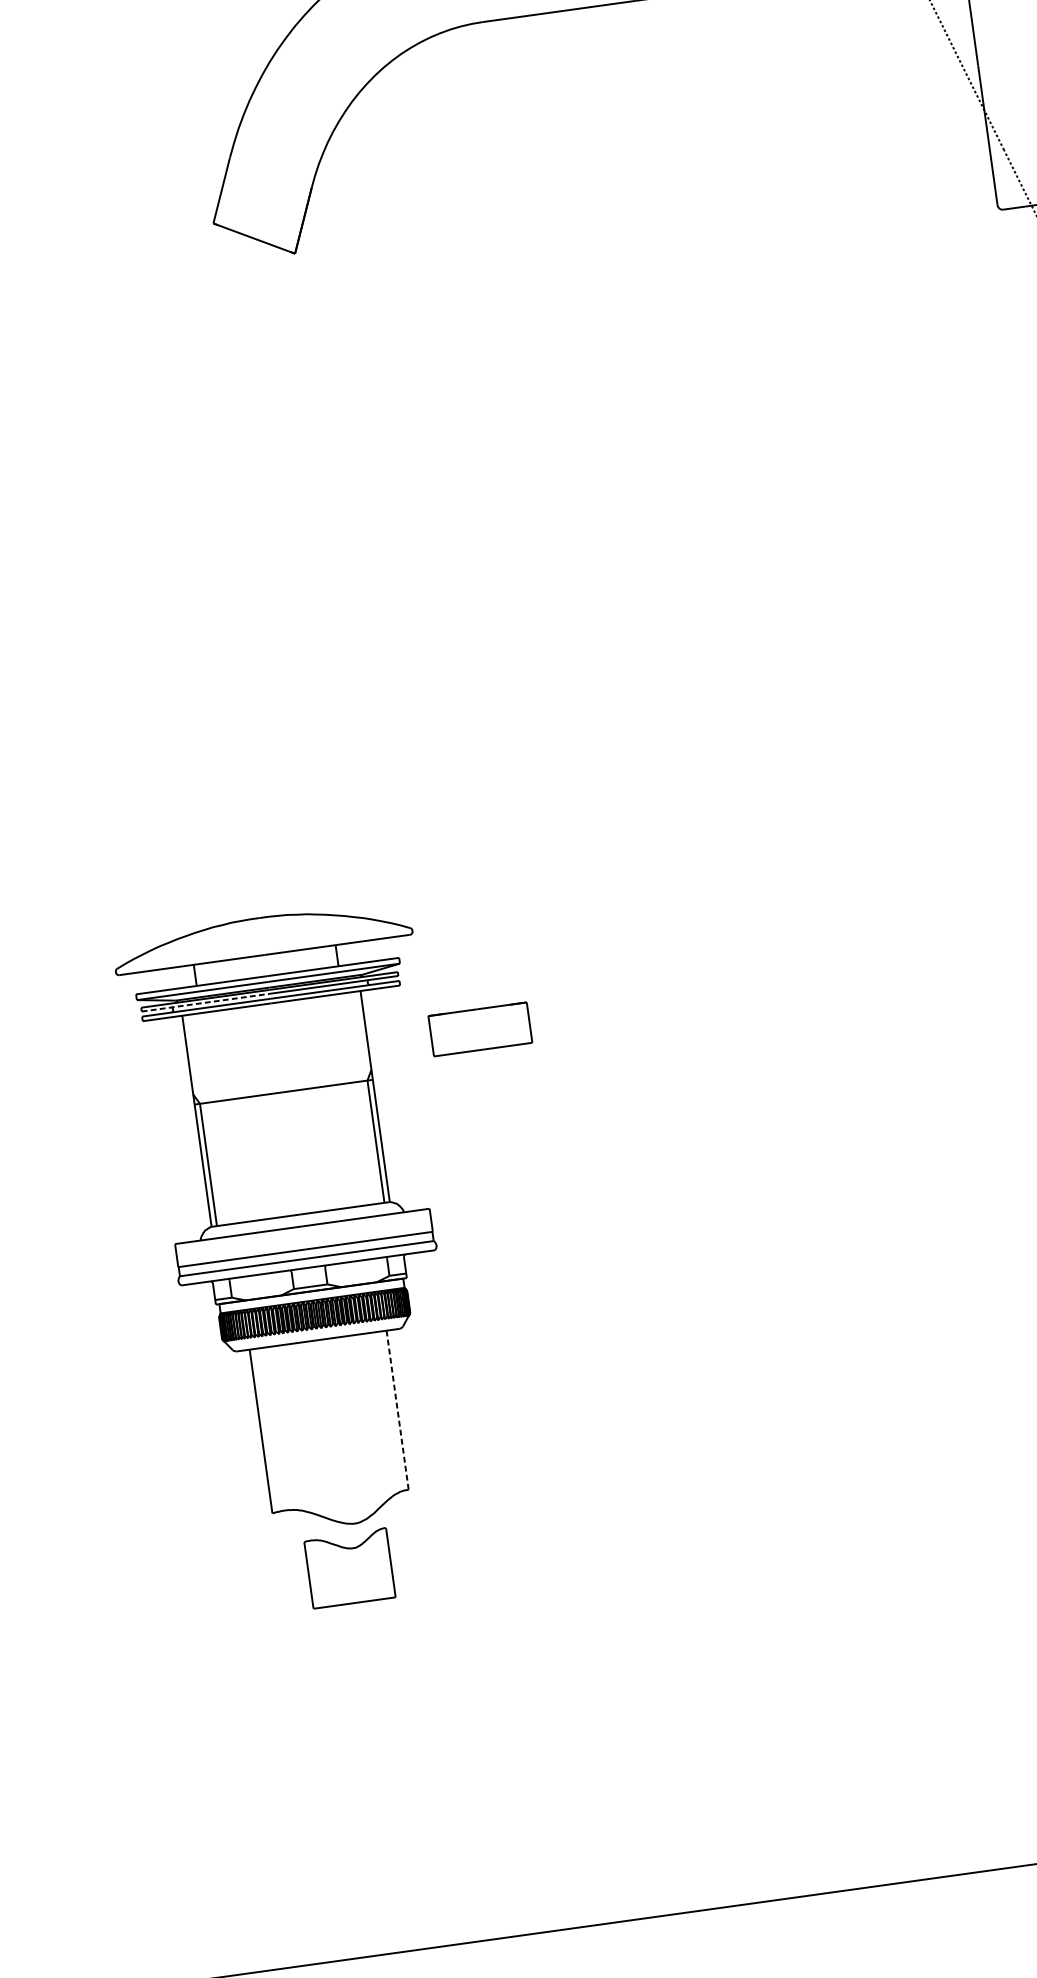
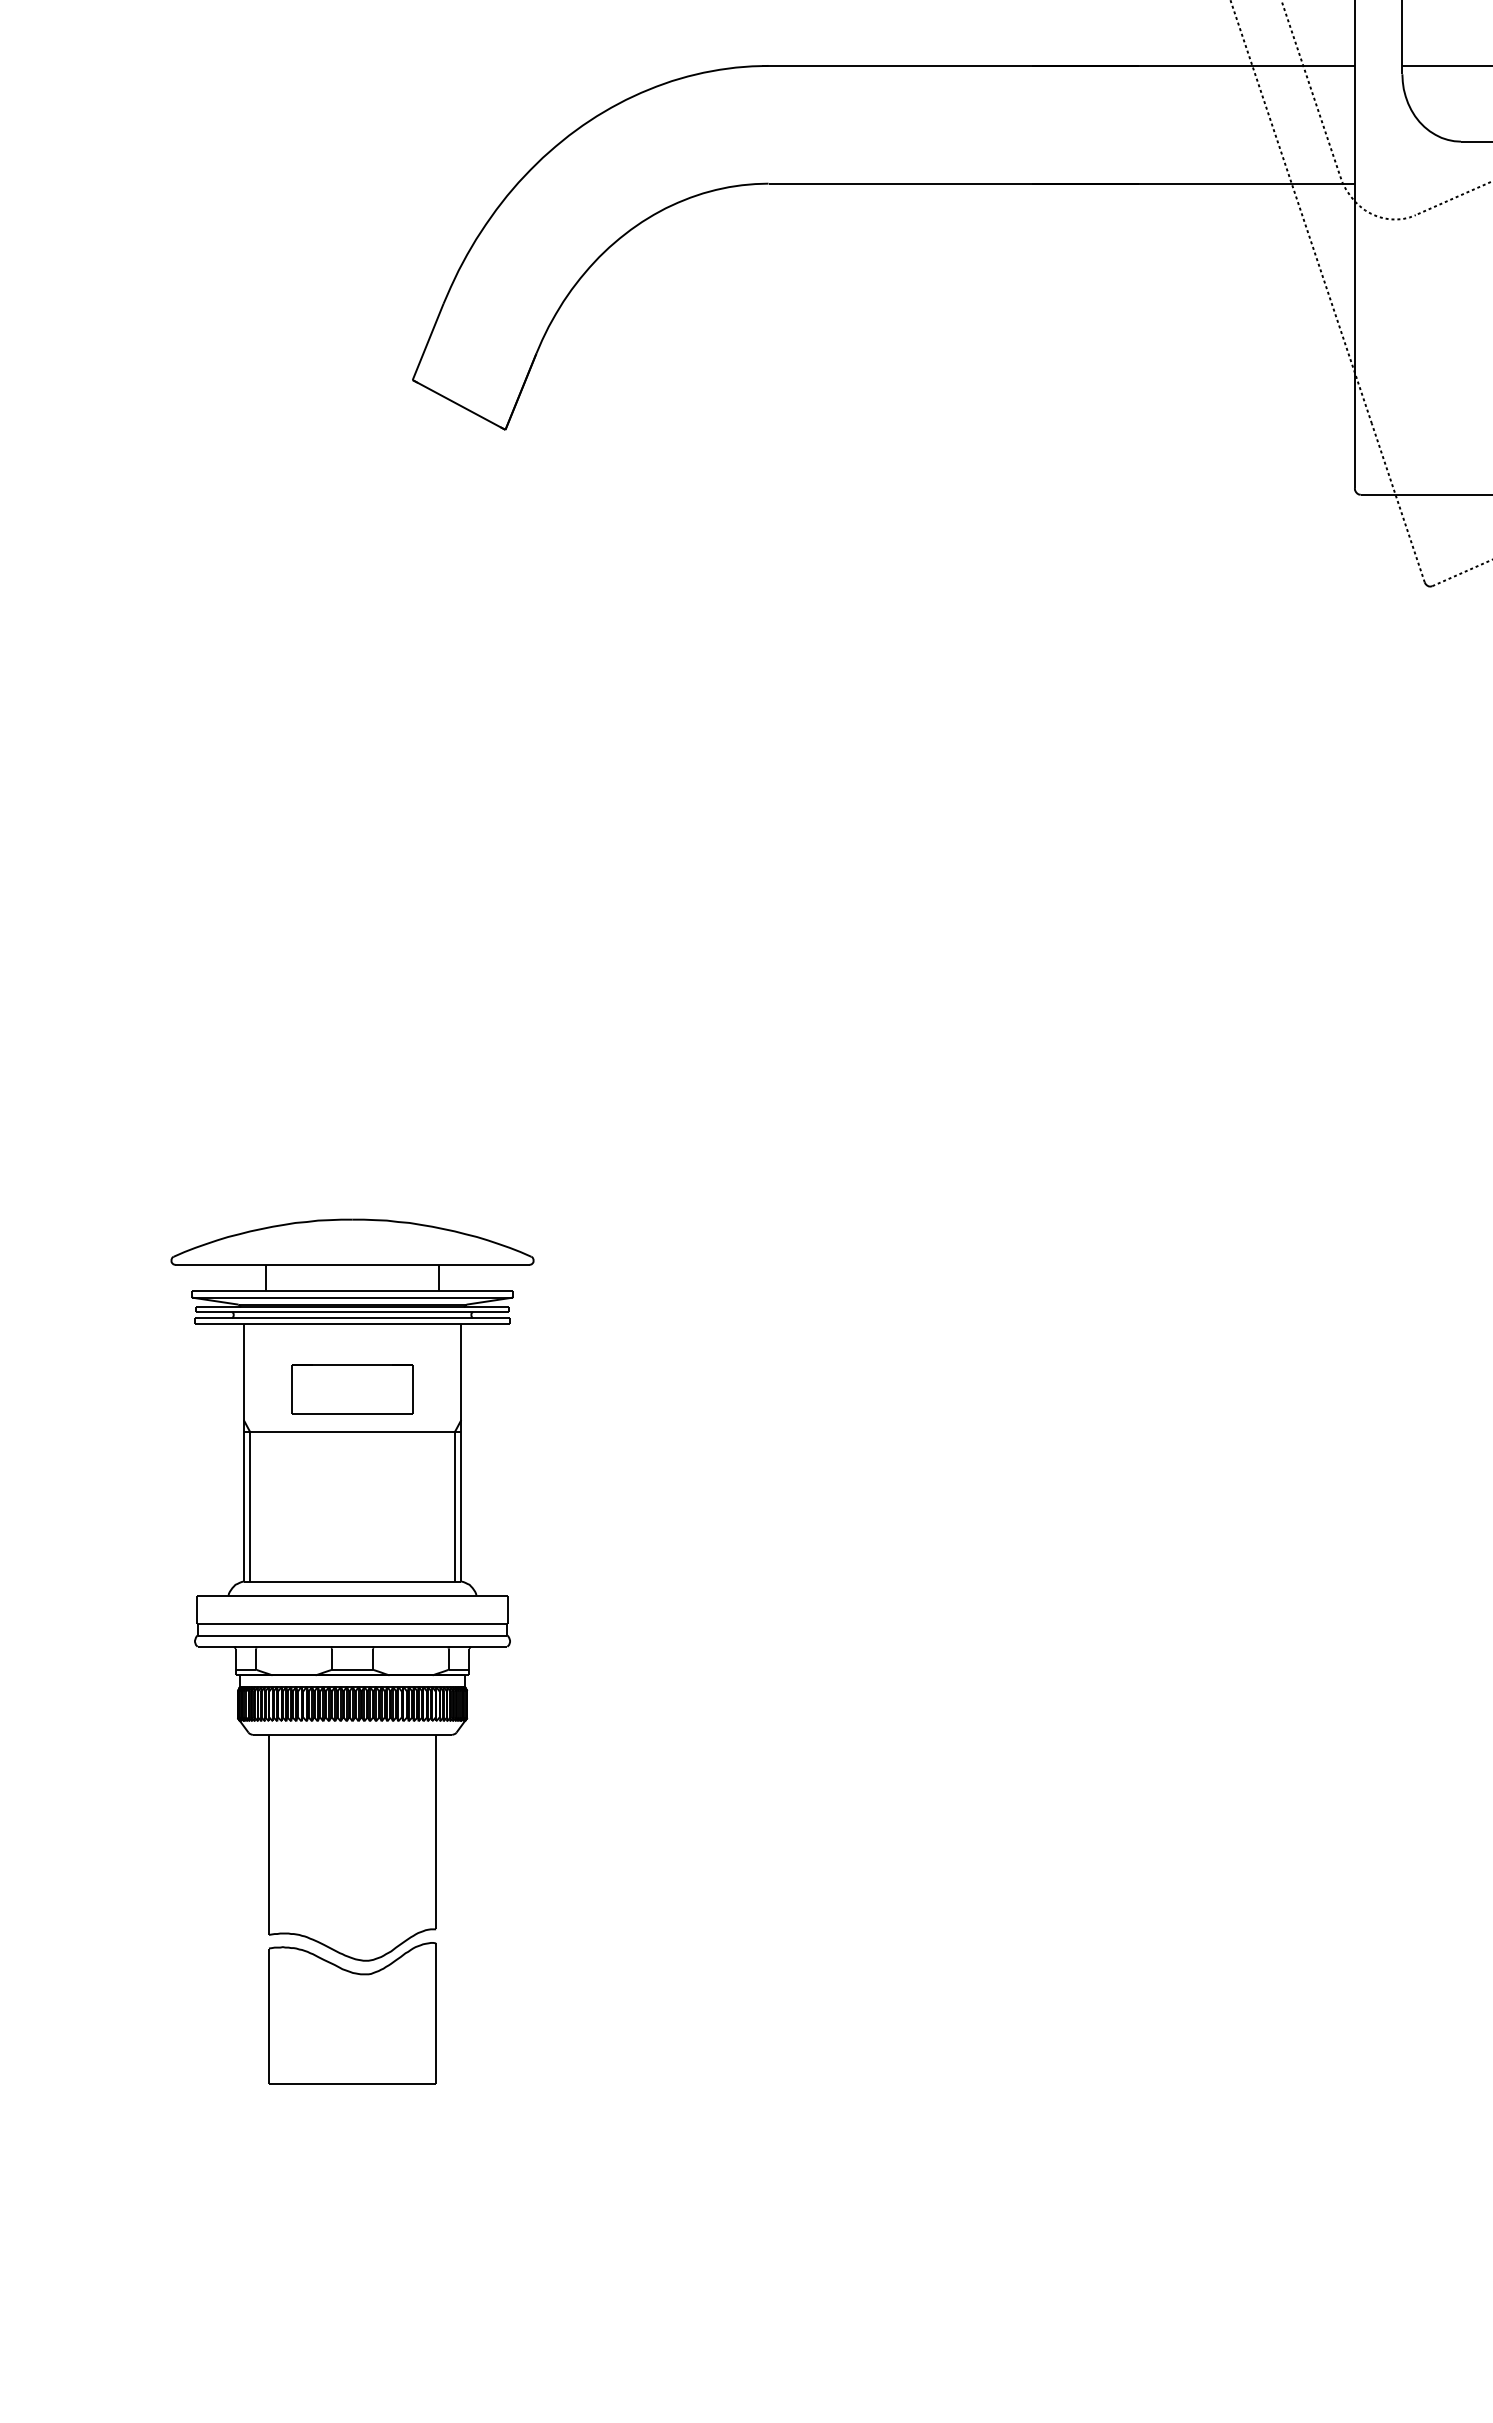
line: (206, 1002) -> (274, 1312), dashed -> solid
part: (480, 1029) -> (352, 1389), moved
line: (398, 1410) -> (436, 1832), dashed -> solid
part: (349, 1568) -> (352, 2013), size x1.67

